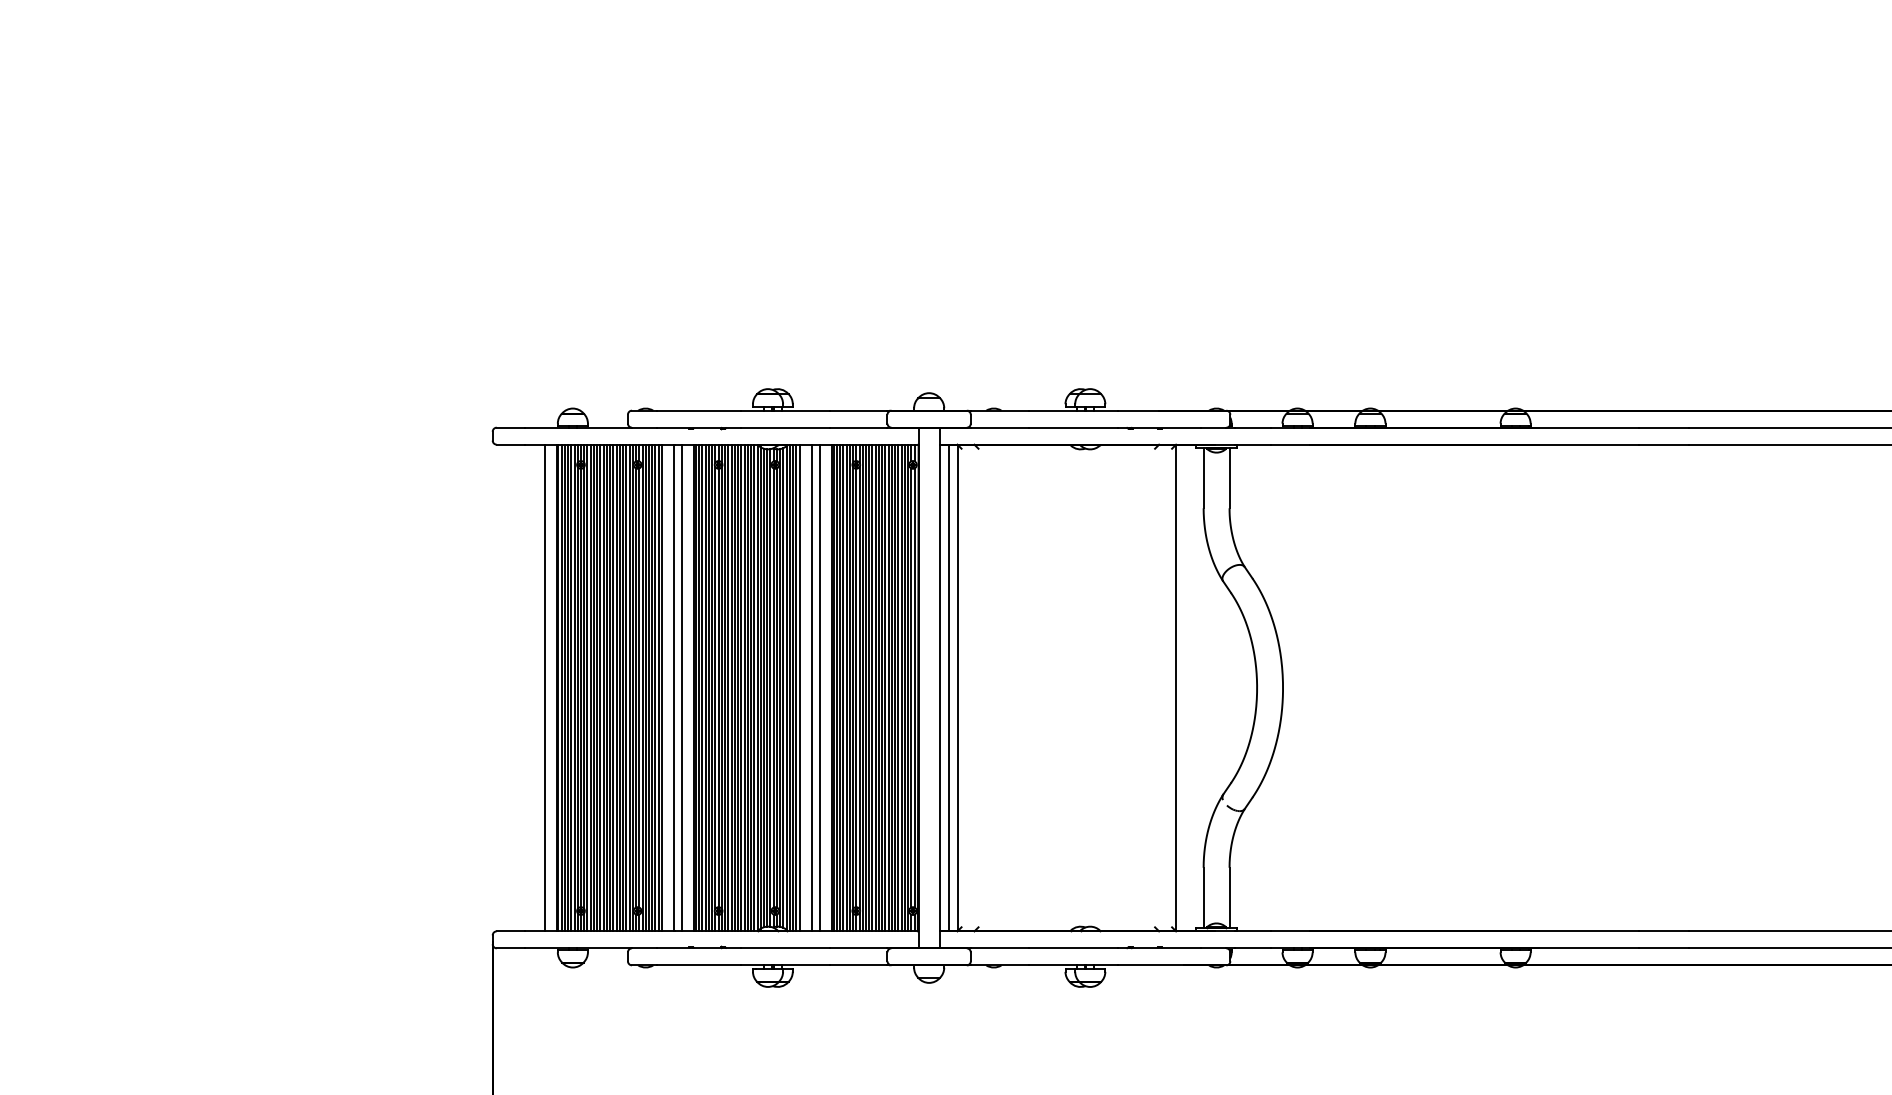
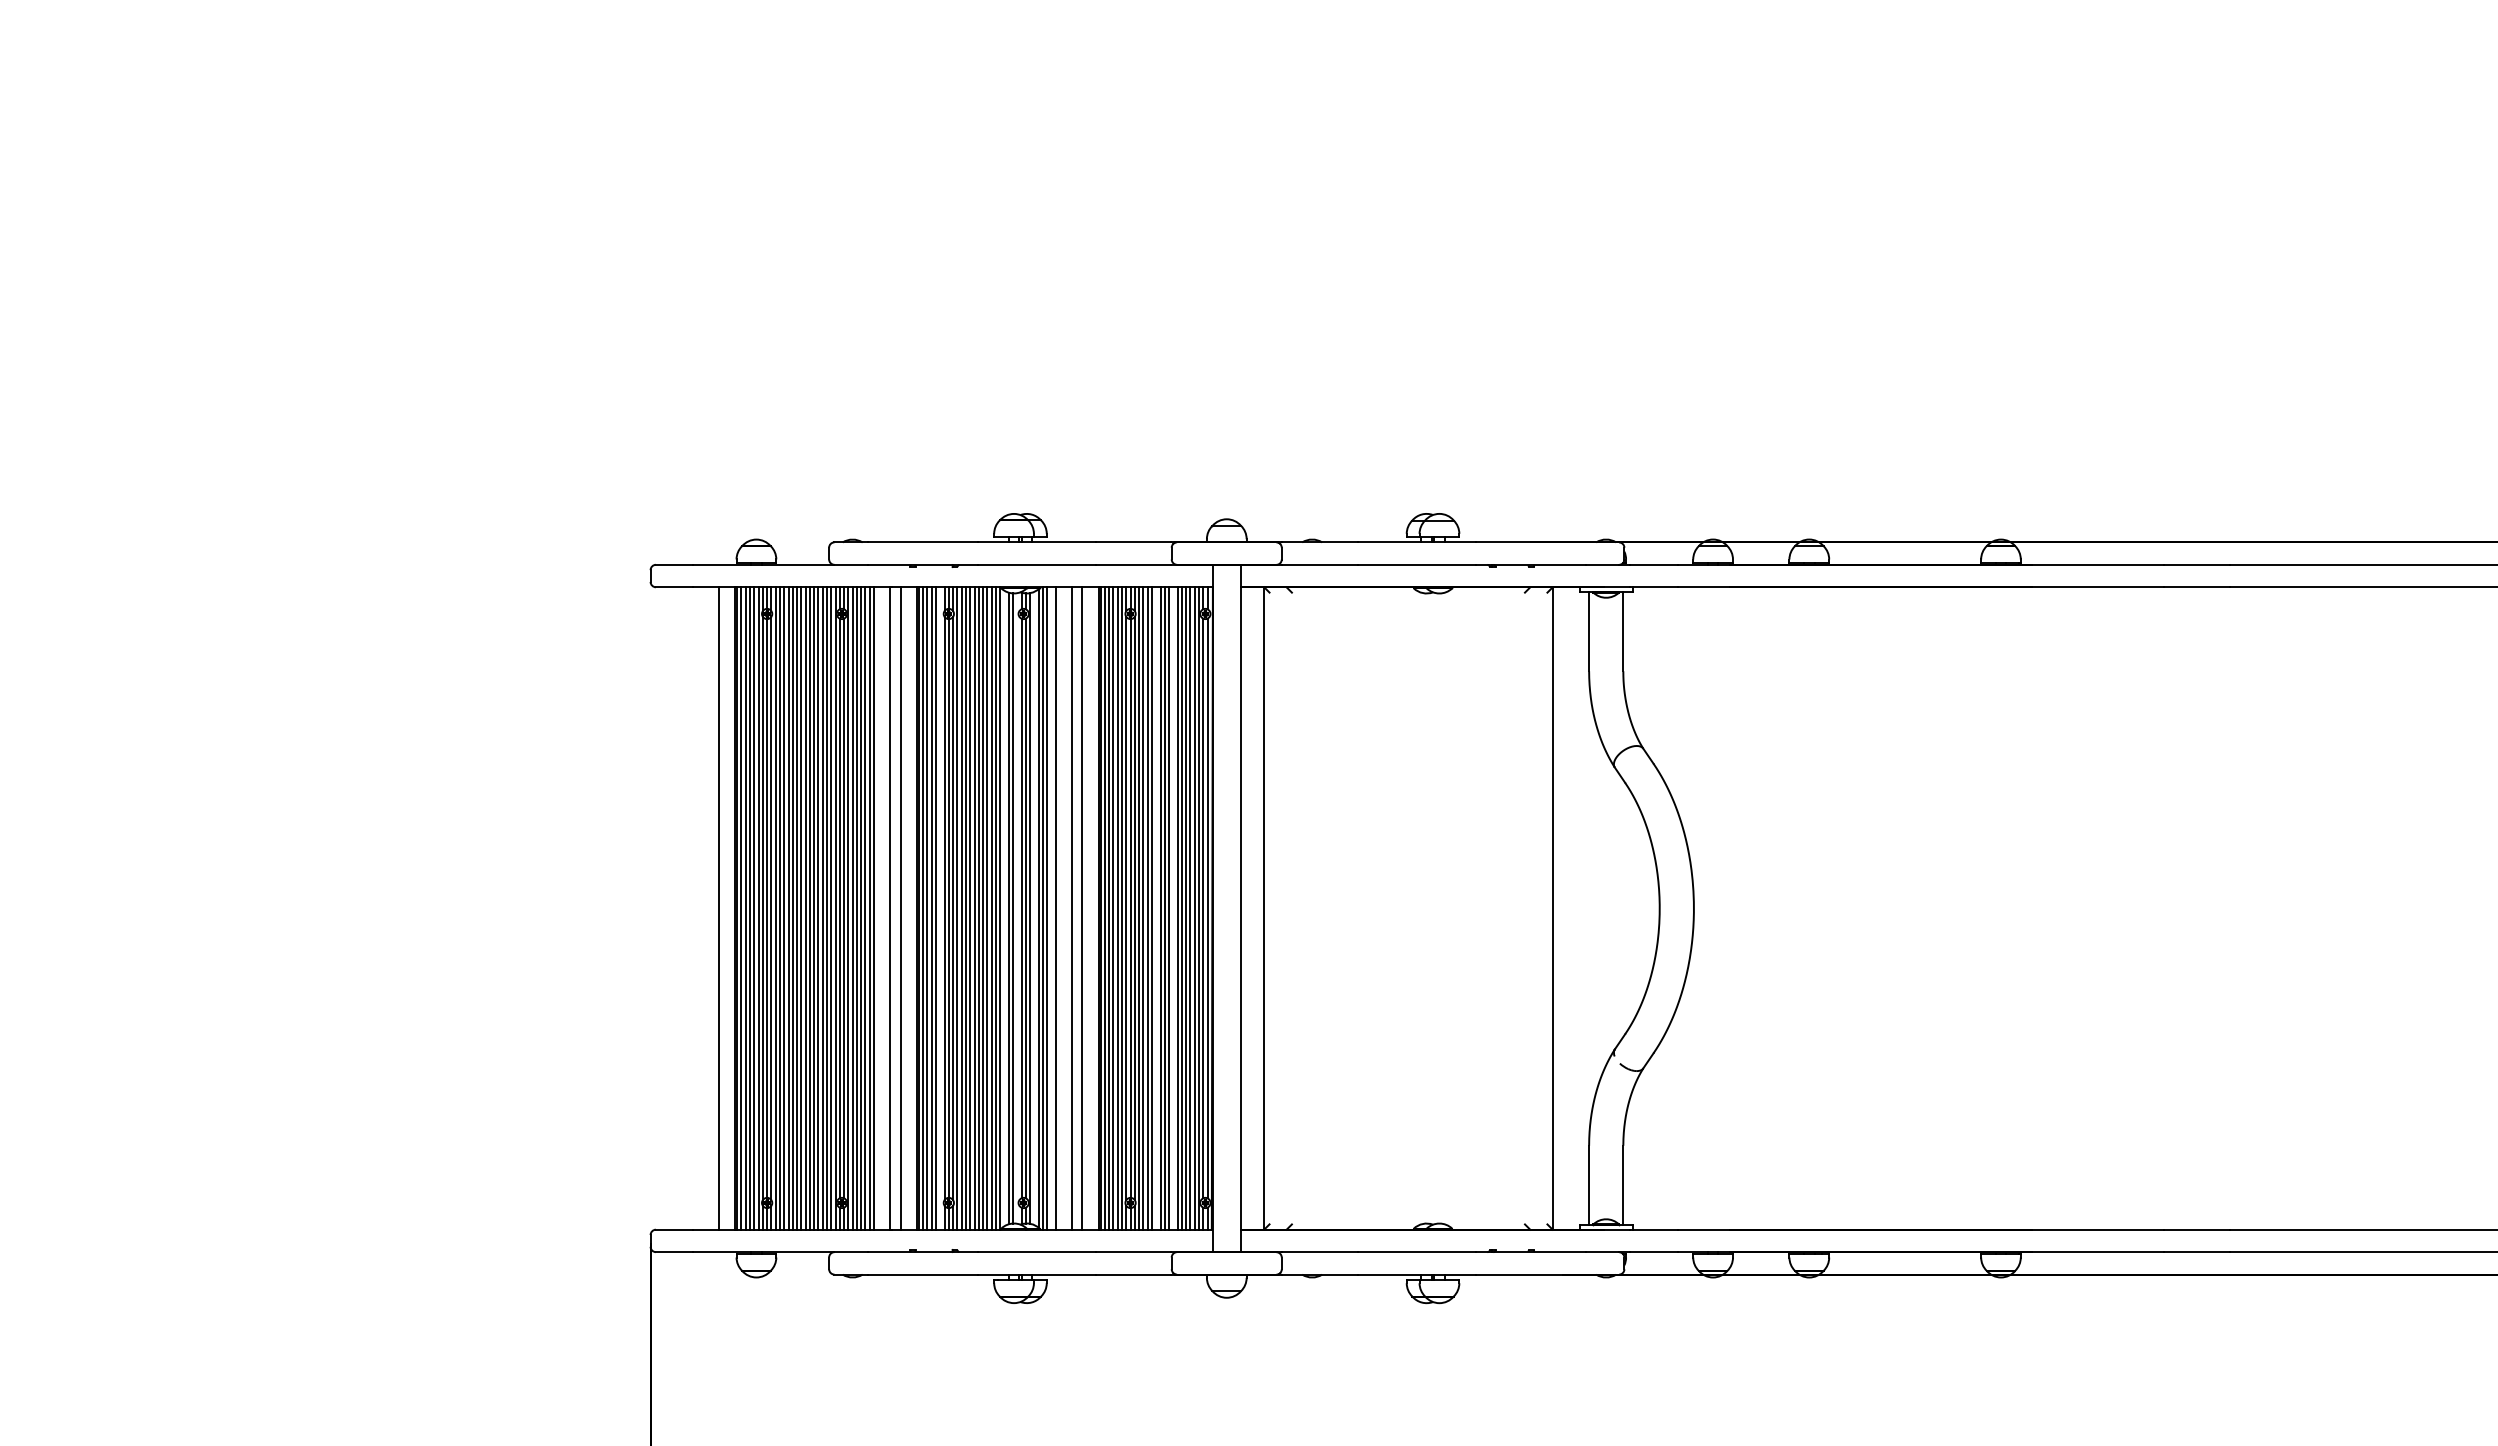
line: (712, 688) -> (940, 908), removed
line: (760, 688) -> (1004, 908), removed
line: (770, 688) -> (1017, 908), removed
line: (783, 688) -> (1034, 908), removed
line: (796, 688) -> (1051, 908), removed
line: (875, 688) -> (1156, 908), removed
line: (888, 688) -> (1173, 908), removed
line: (949, 688) -> (1253, 908), removed

